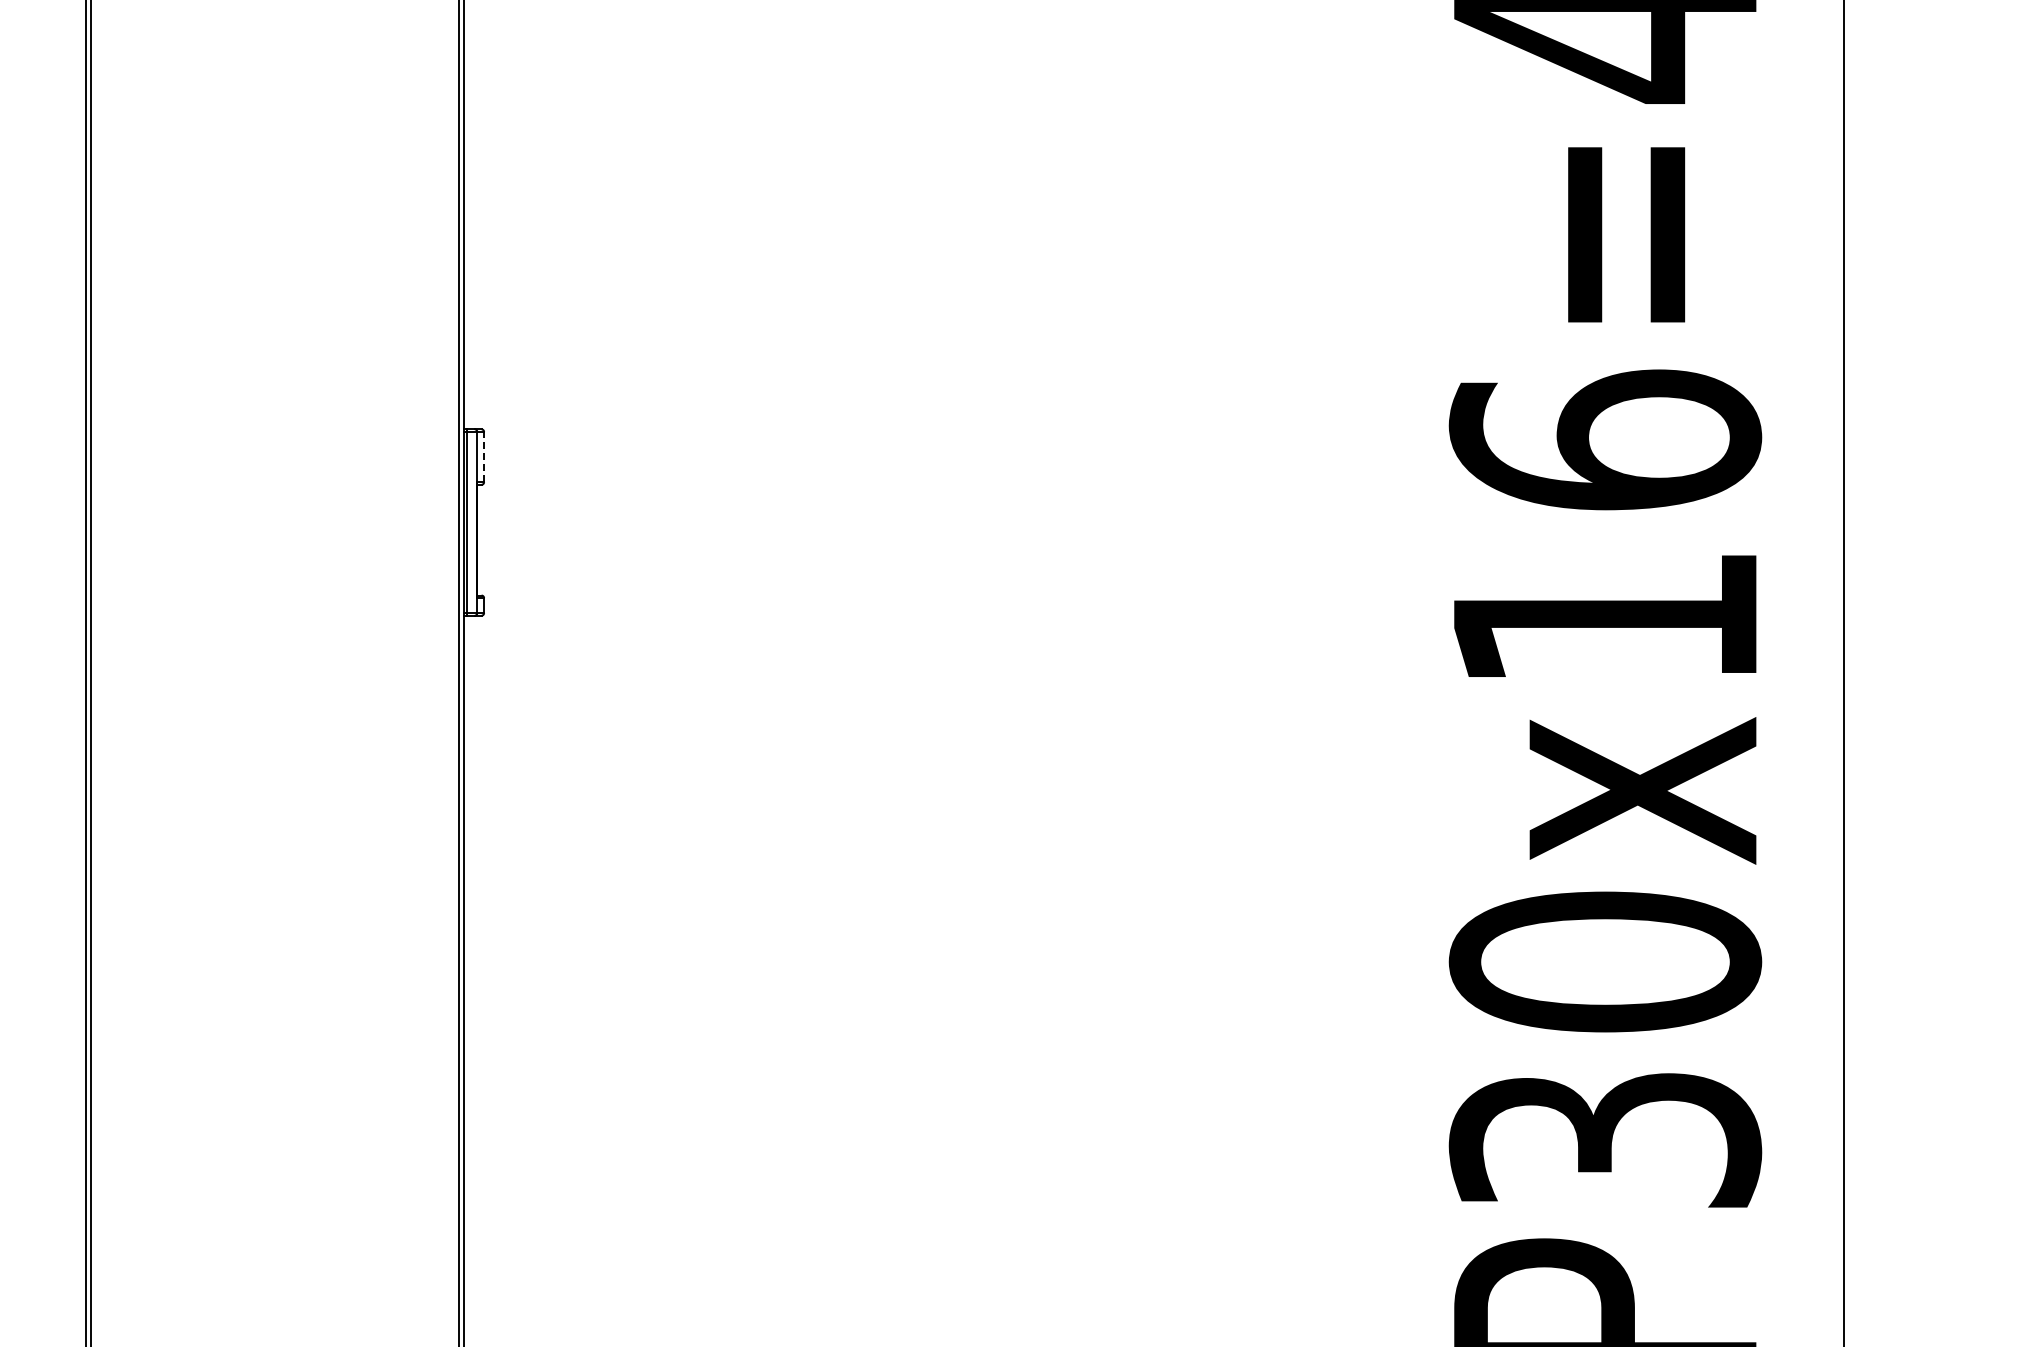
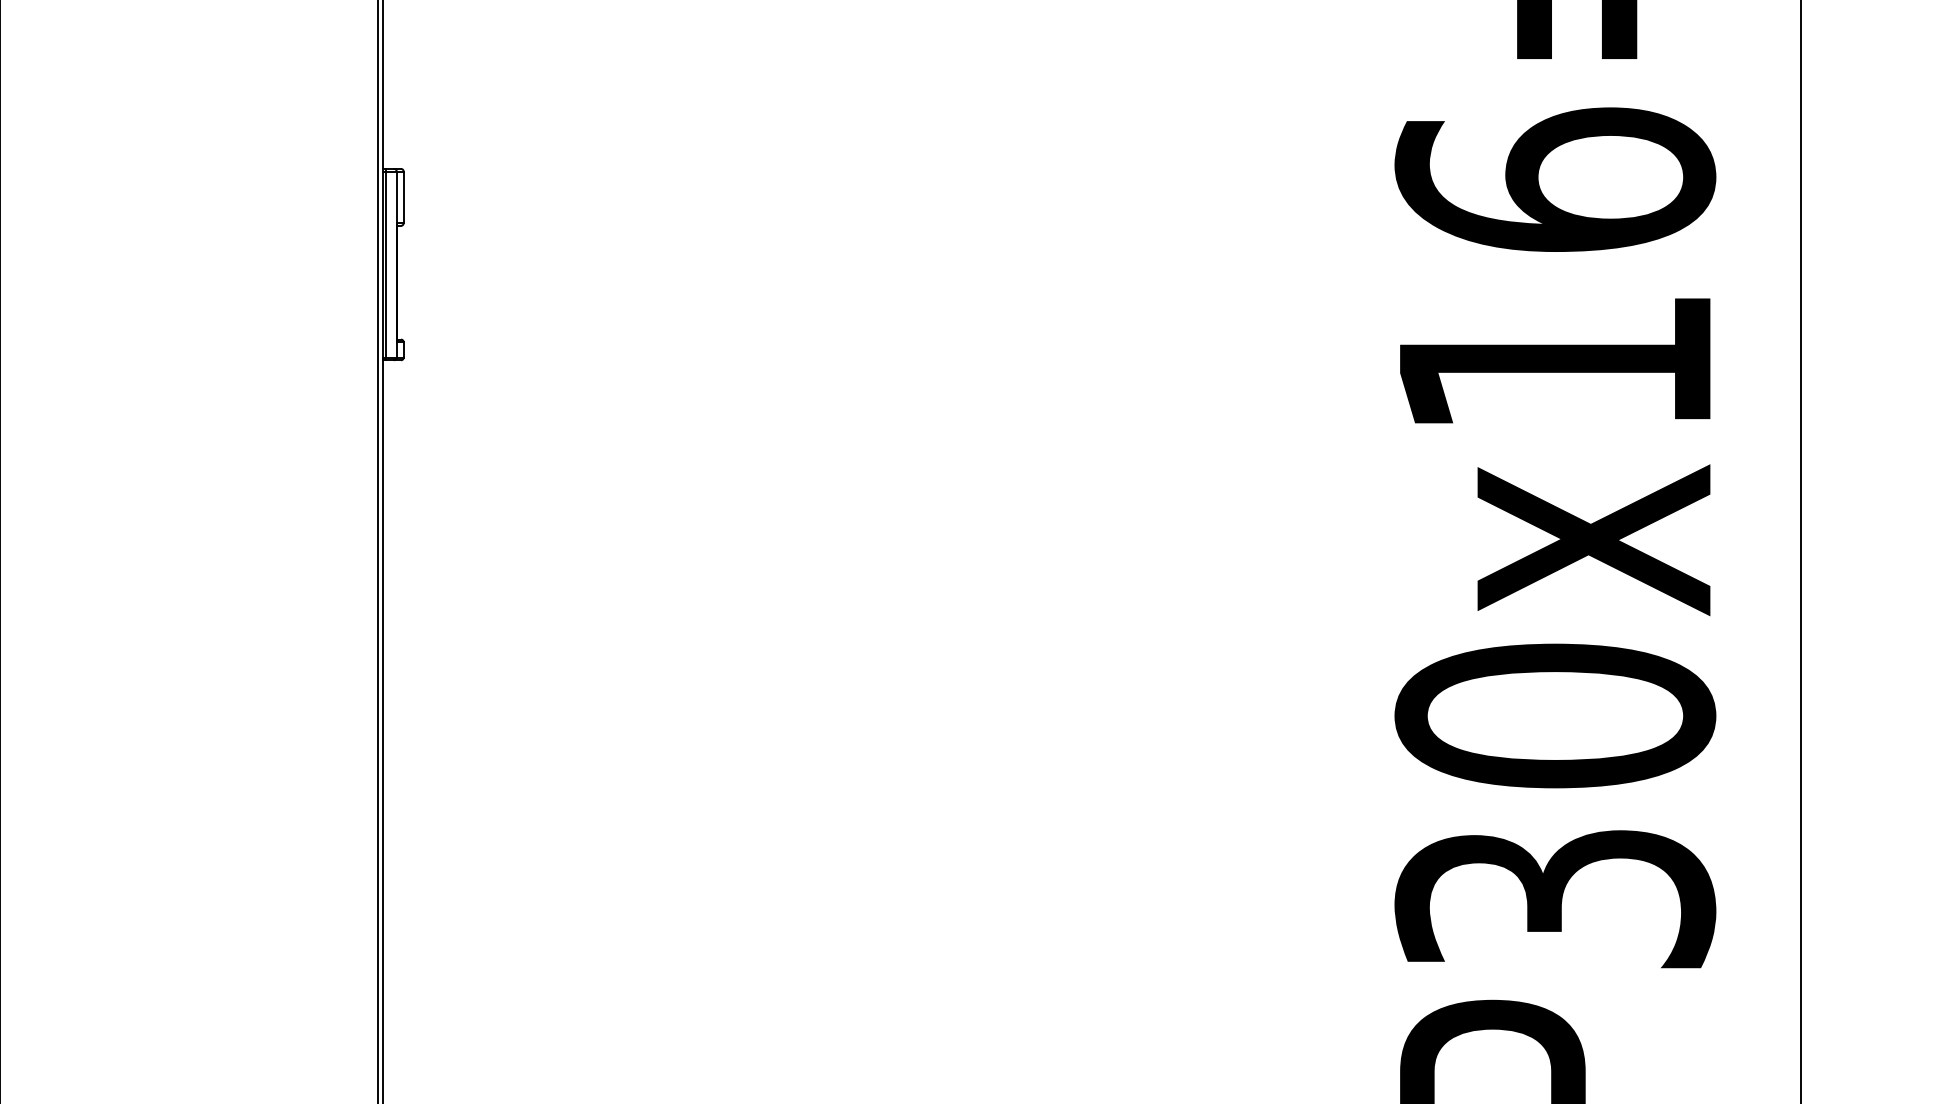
line: (484, 456) -> (404, 196), dashed -> solid

